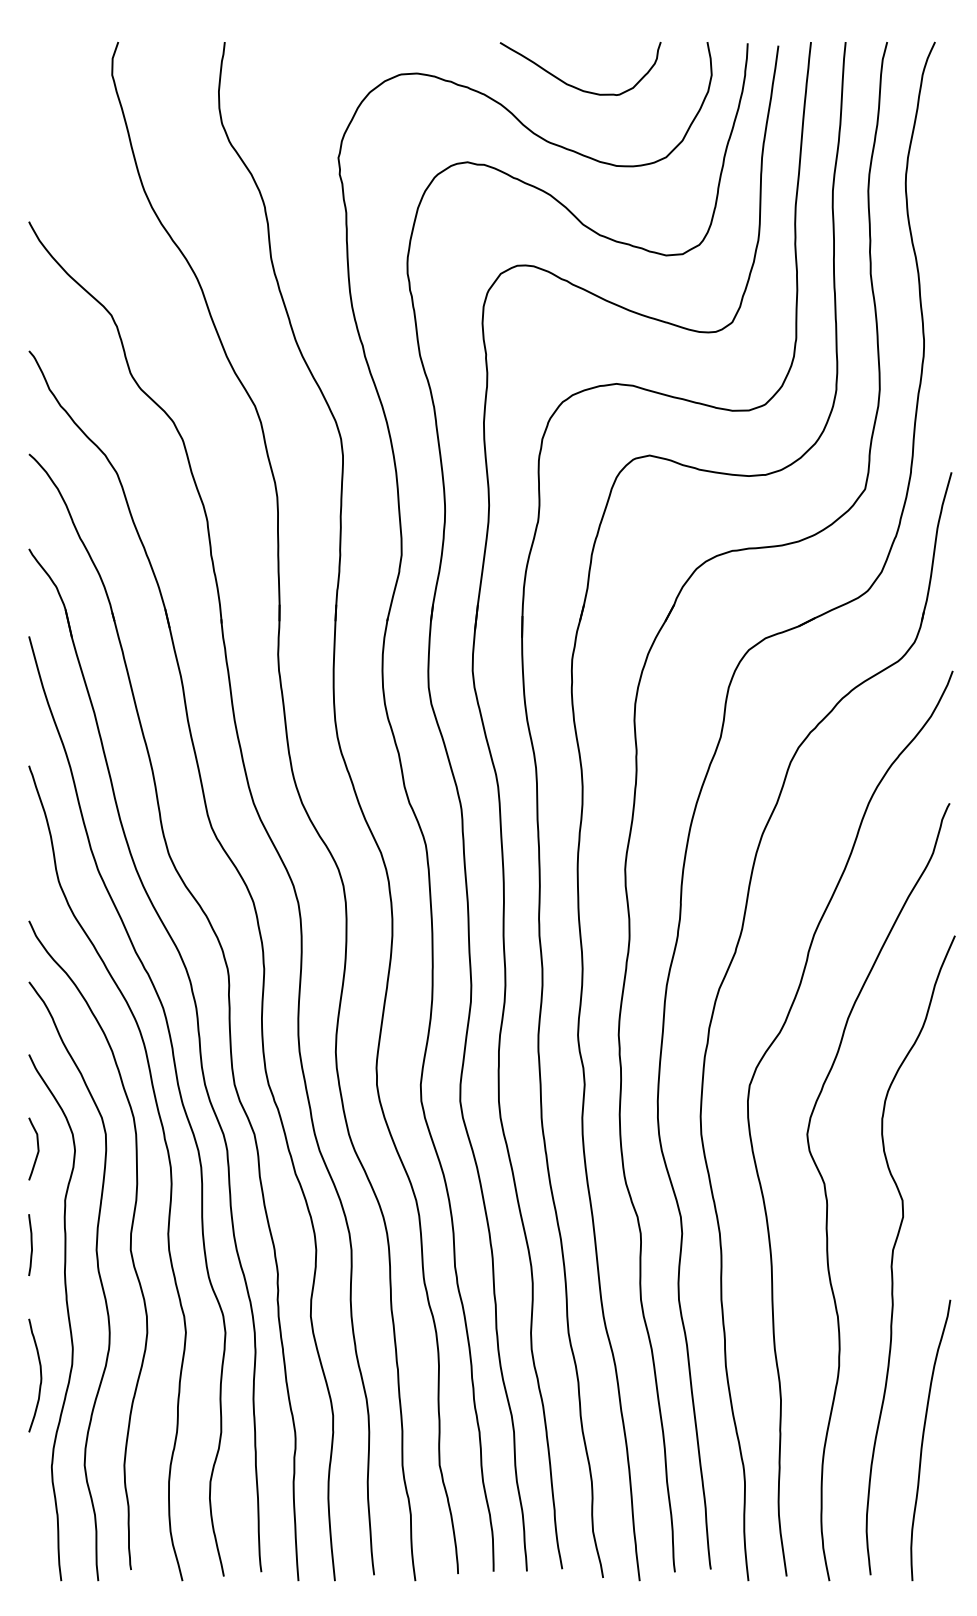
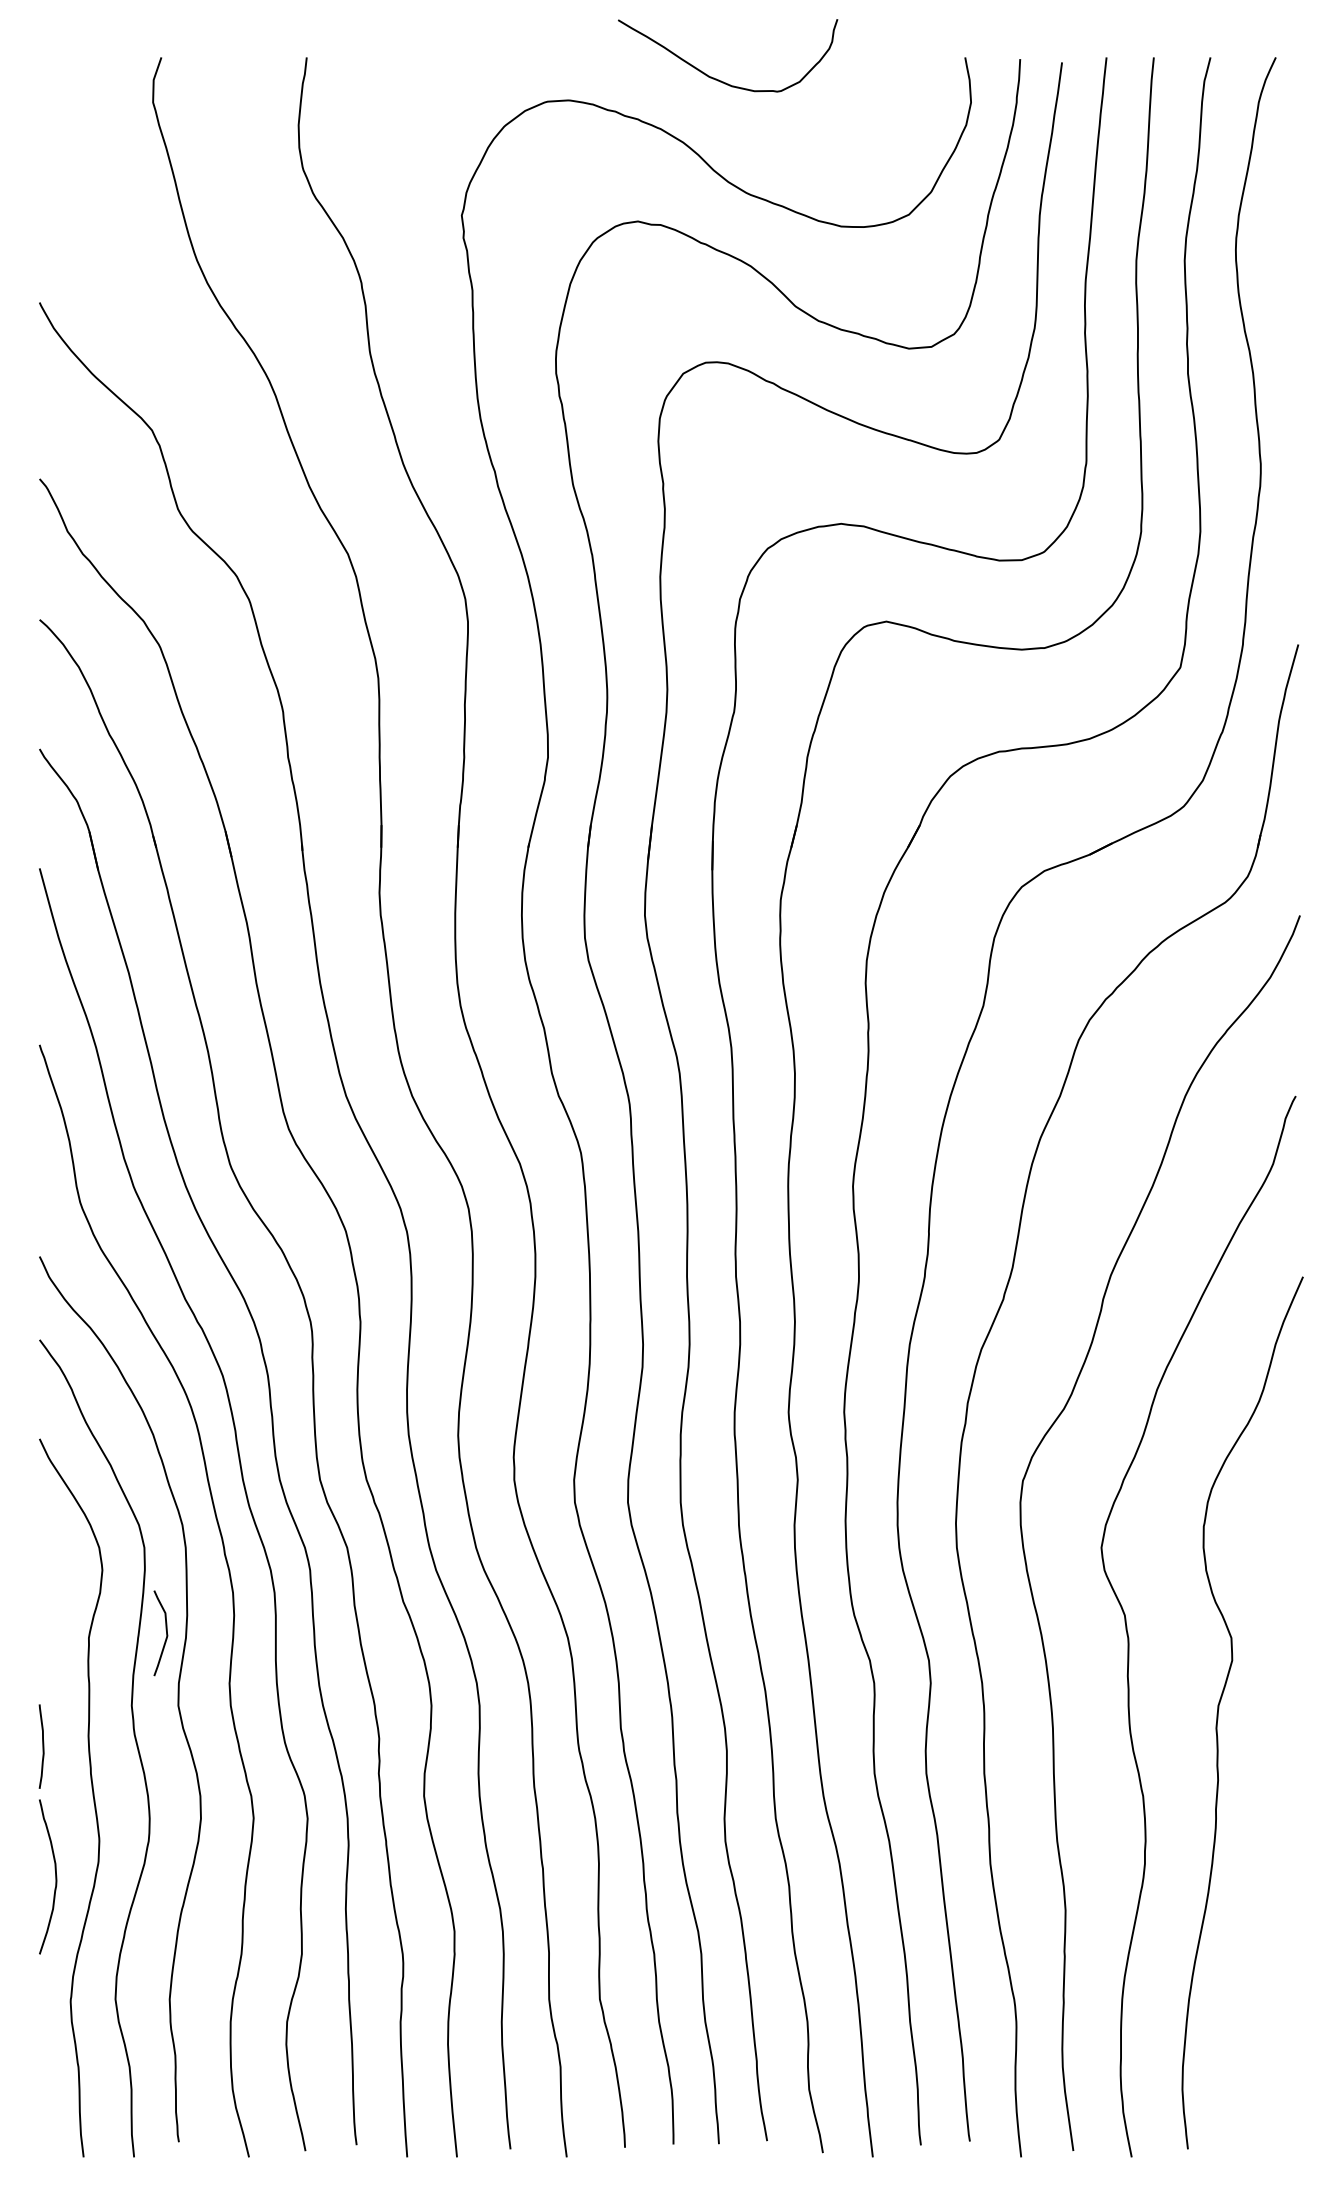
curve: (573, 85) -> (718, 78), moved
curve: (37, 1148) -> (165, 1632), moved
curve: (30, 1244) -> (41, 1745), moved
curve: (923, 1440) -> (1260, 1965), removed

